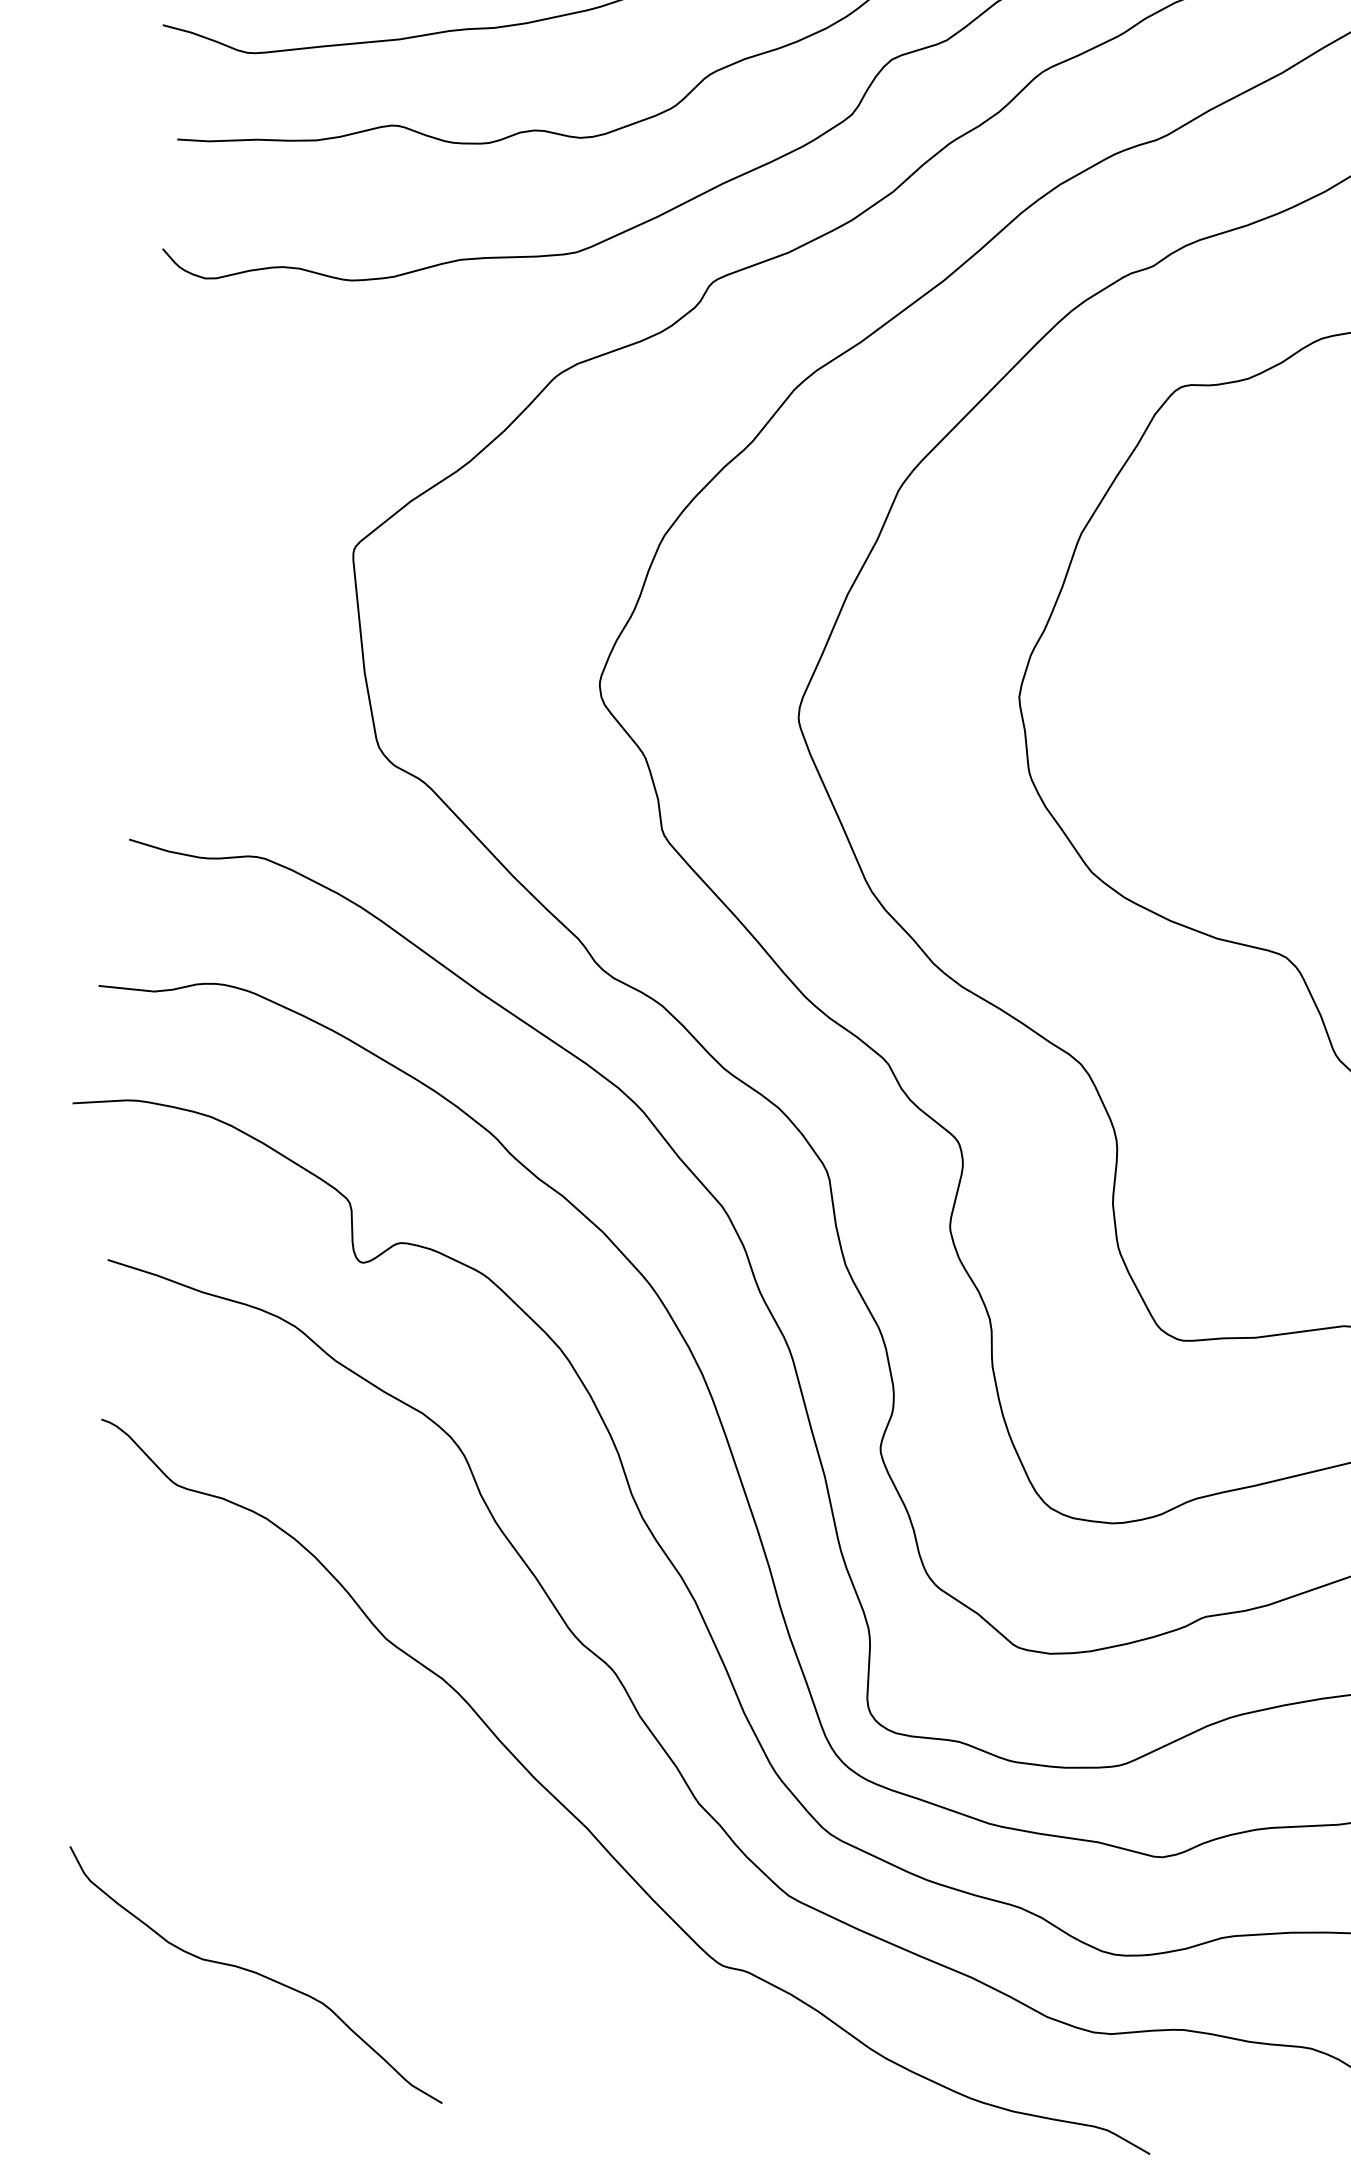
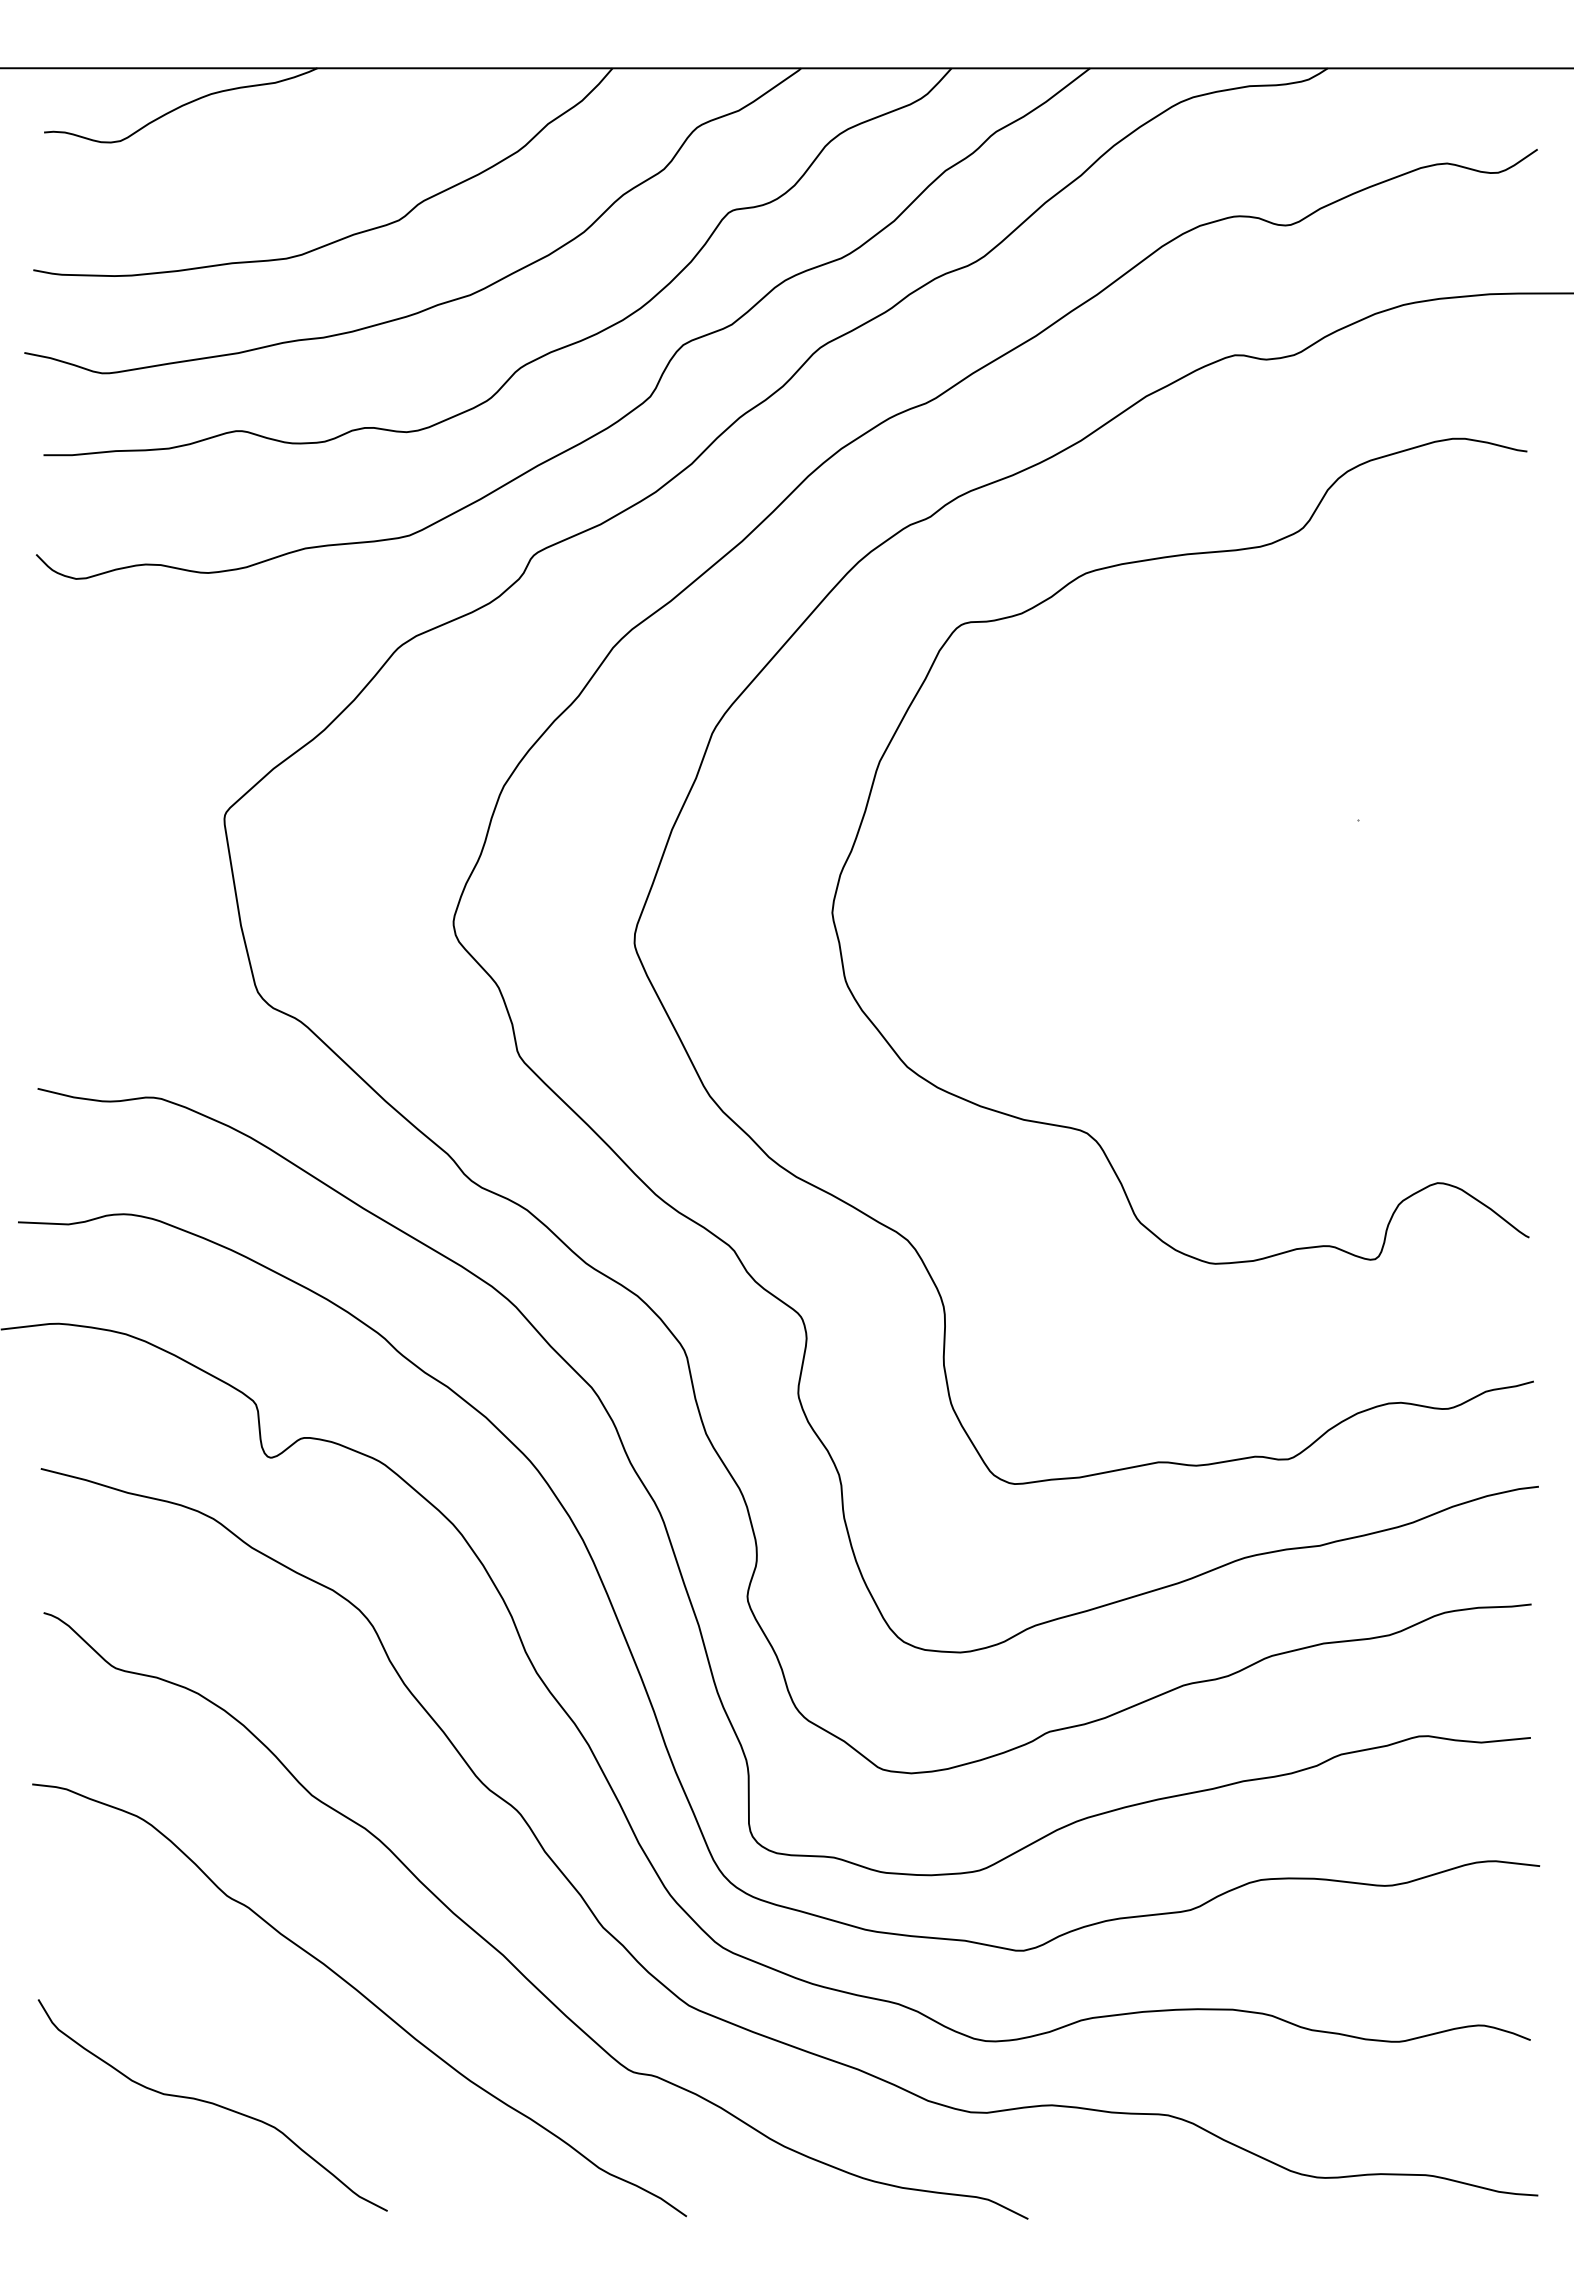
curve: (428, 1864) -> (362, 1996), added

